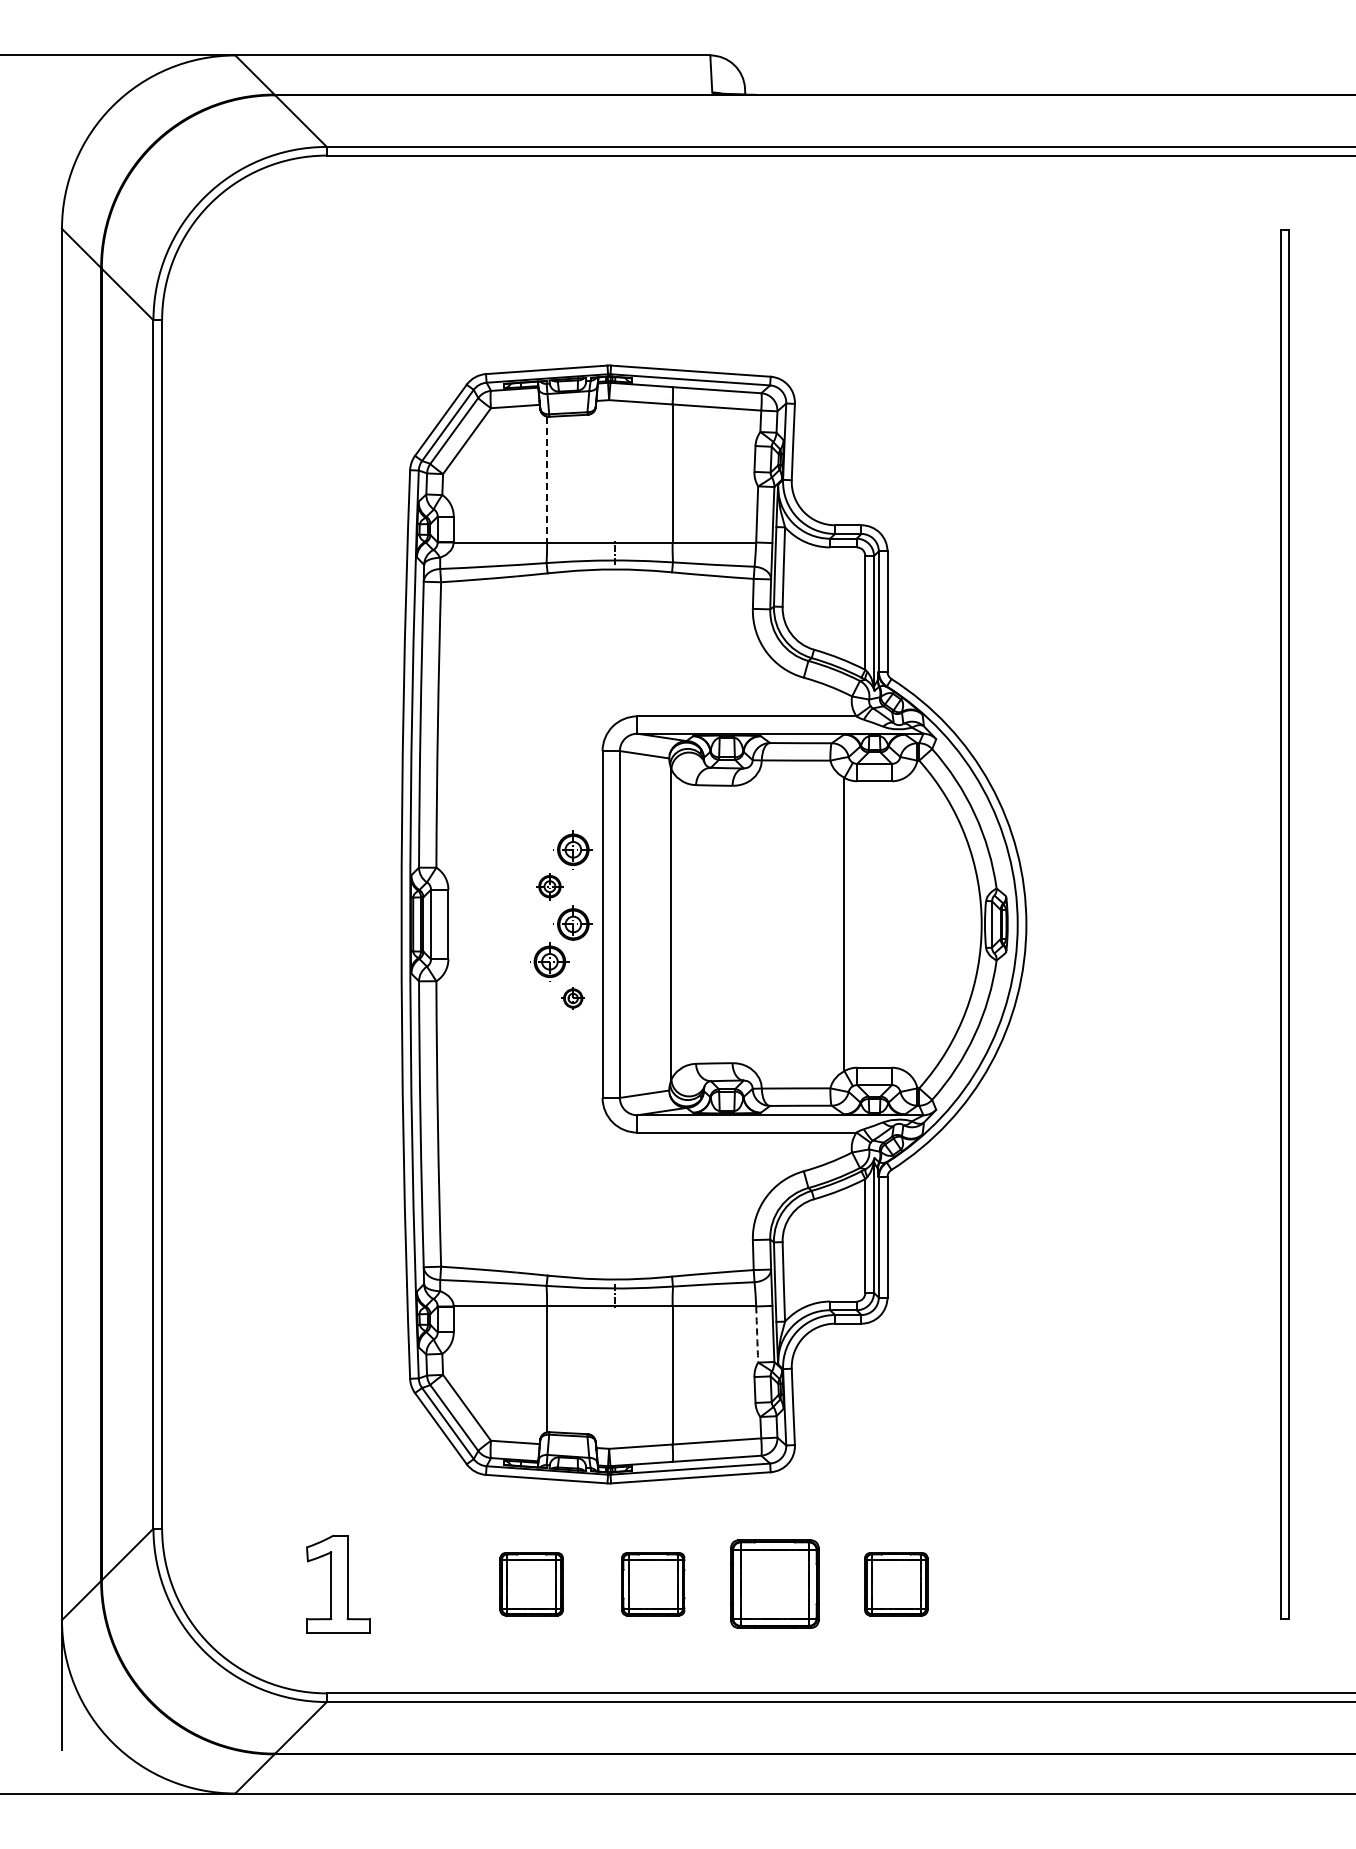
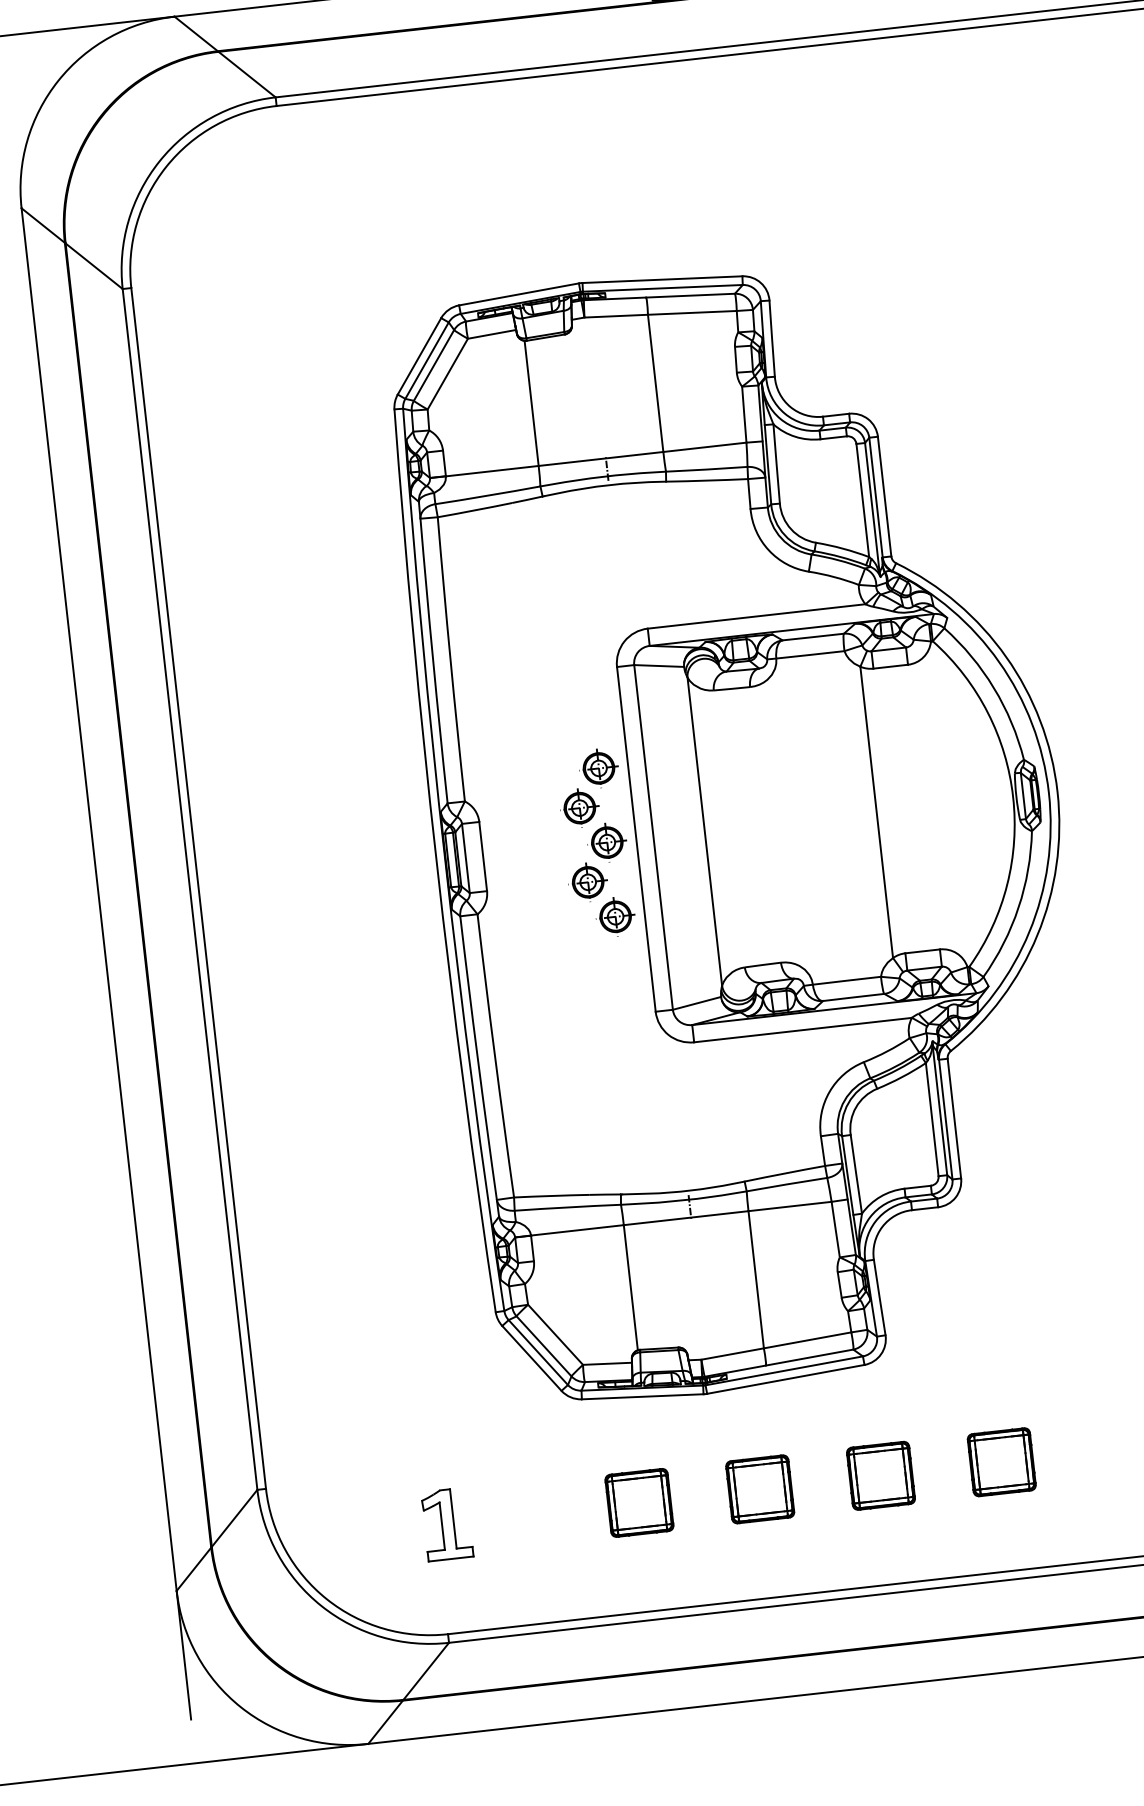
line: (547, 479) -> (532, 403), dashed -> solid
part: (549, 885) -> (579, 806), size x1.43
part: (572, 997) -> (614, 915), size x1.67
arc: (757, 1334) -> (836, 1229), dashed -> solid
part: (337, 1584) -> (446, 1524), size x0.71
part: (774, 1584) -> (880, 1476), size x0.71

